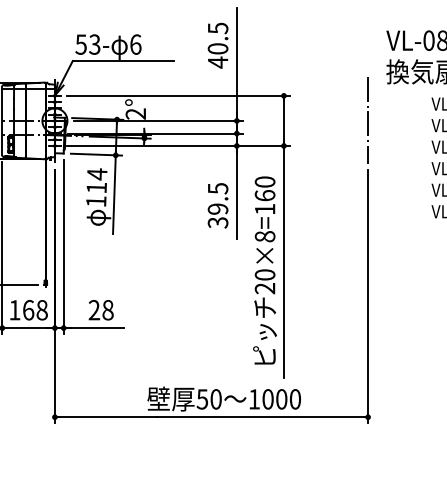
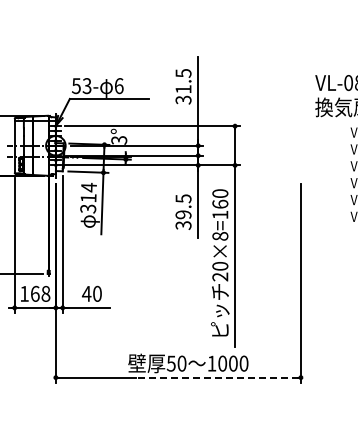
text: (218, 55) -> (183, 94), 40.5 -> 31.5
text: (136, 114) -> (119, 140), 2° -> 3°
line: (367, 120) -> (300, 145), removed
text: (96, 201) -> (88, 208), 114 -> 314
text: (100, 309) -> (91, 293), 28 -> 40
line: (261, 417) -> (217, 377), solid -> dashed

